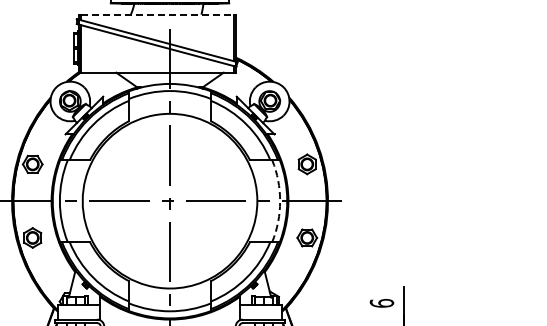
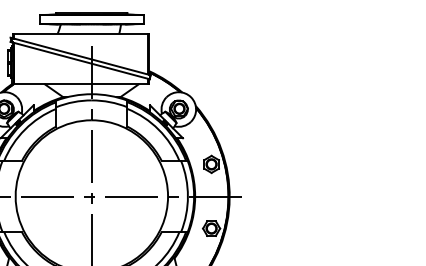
line: (157, 14) -> (80, 33), dashed -> solid
arc: (280, 201) -> (188, 196), dashed -> solid

